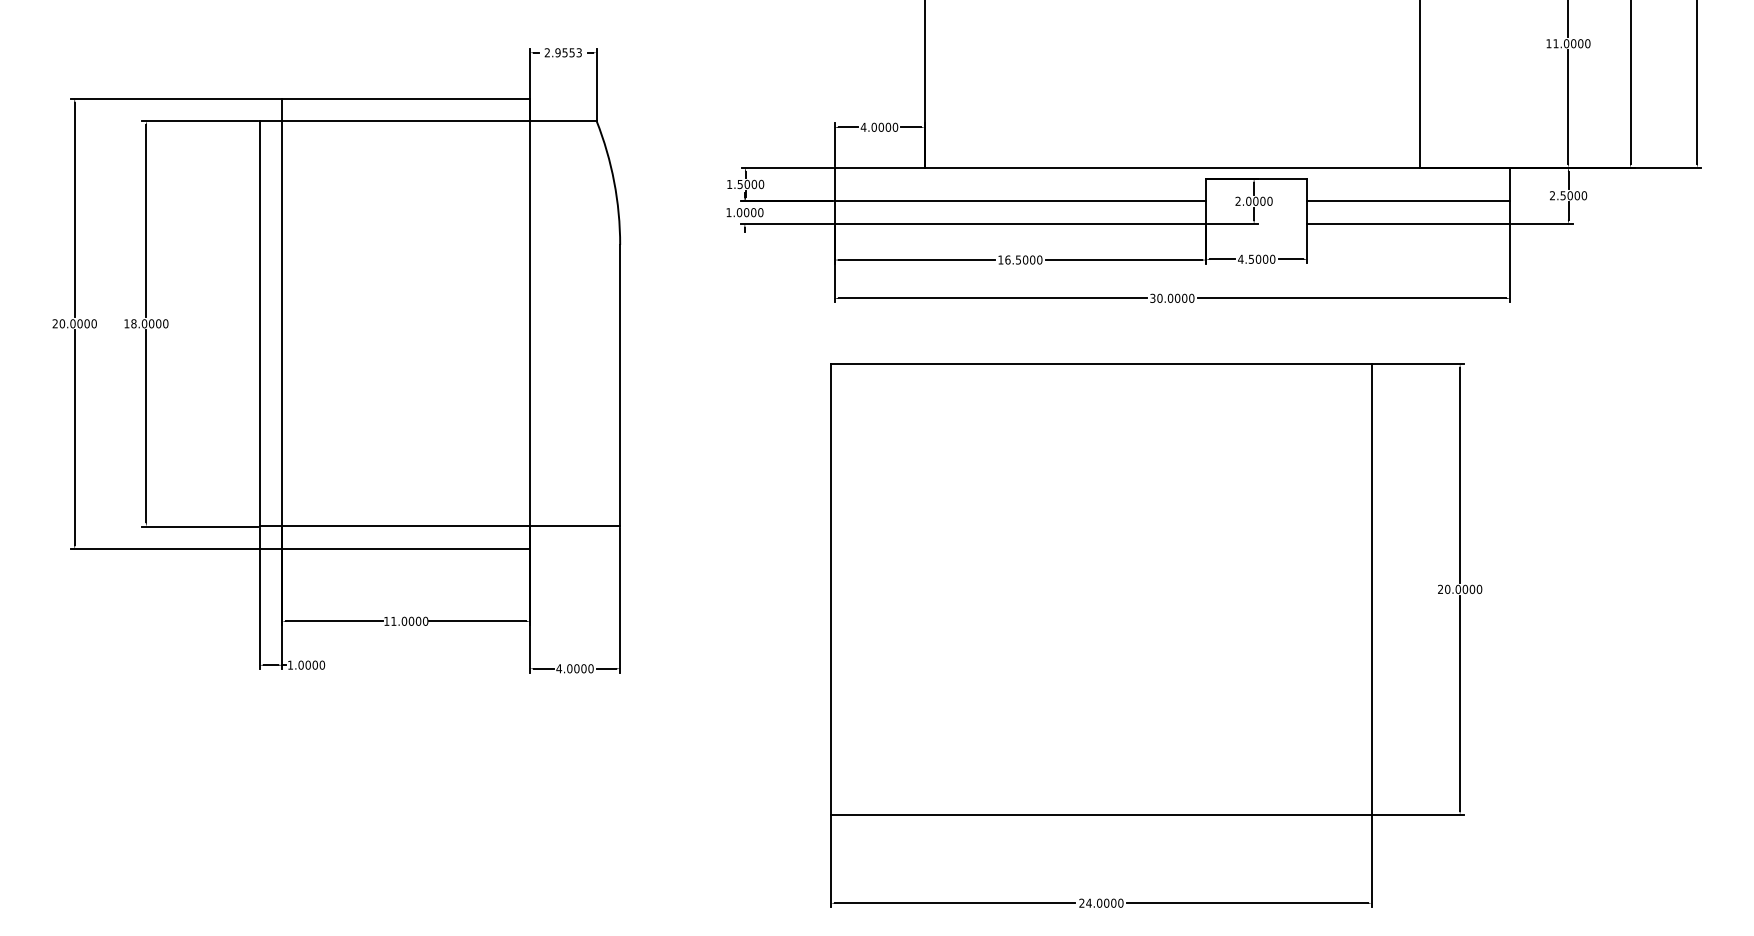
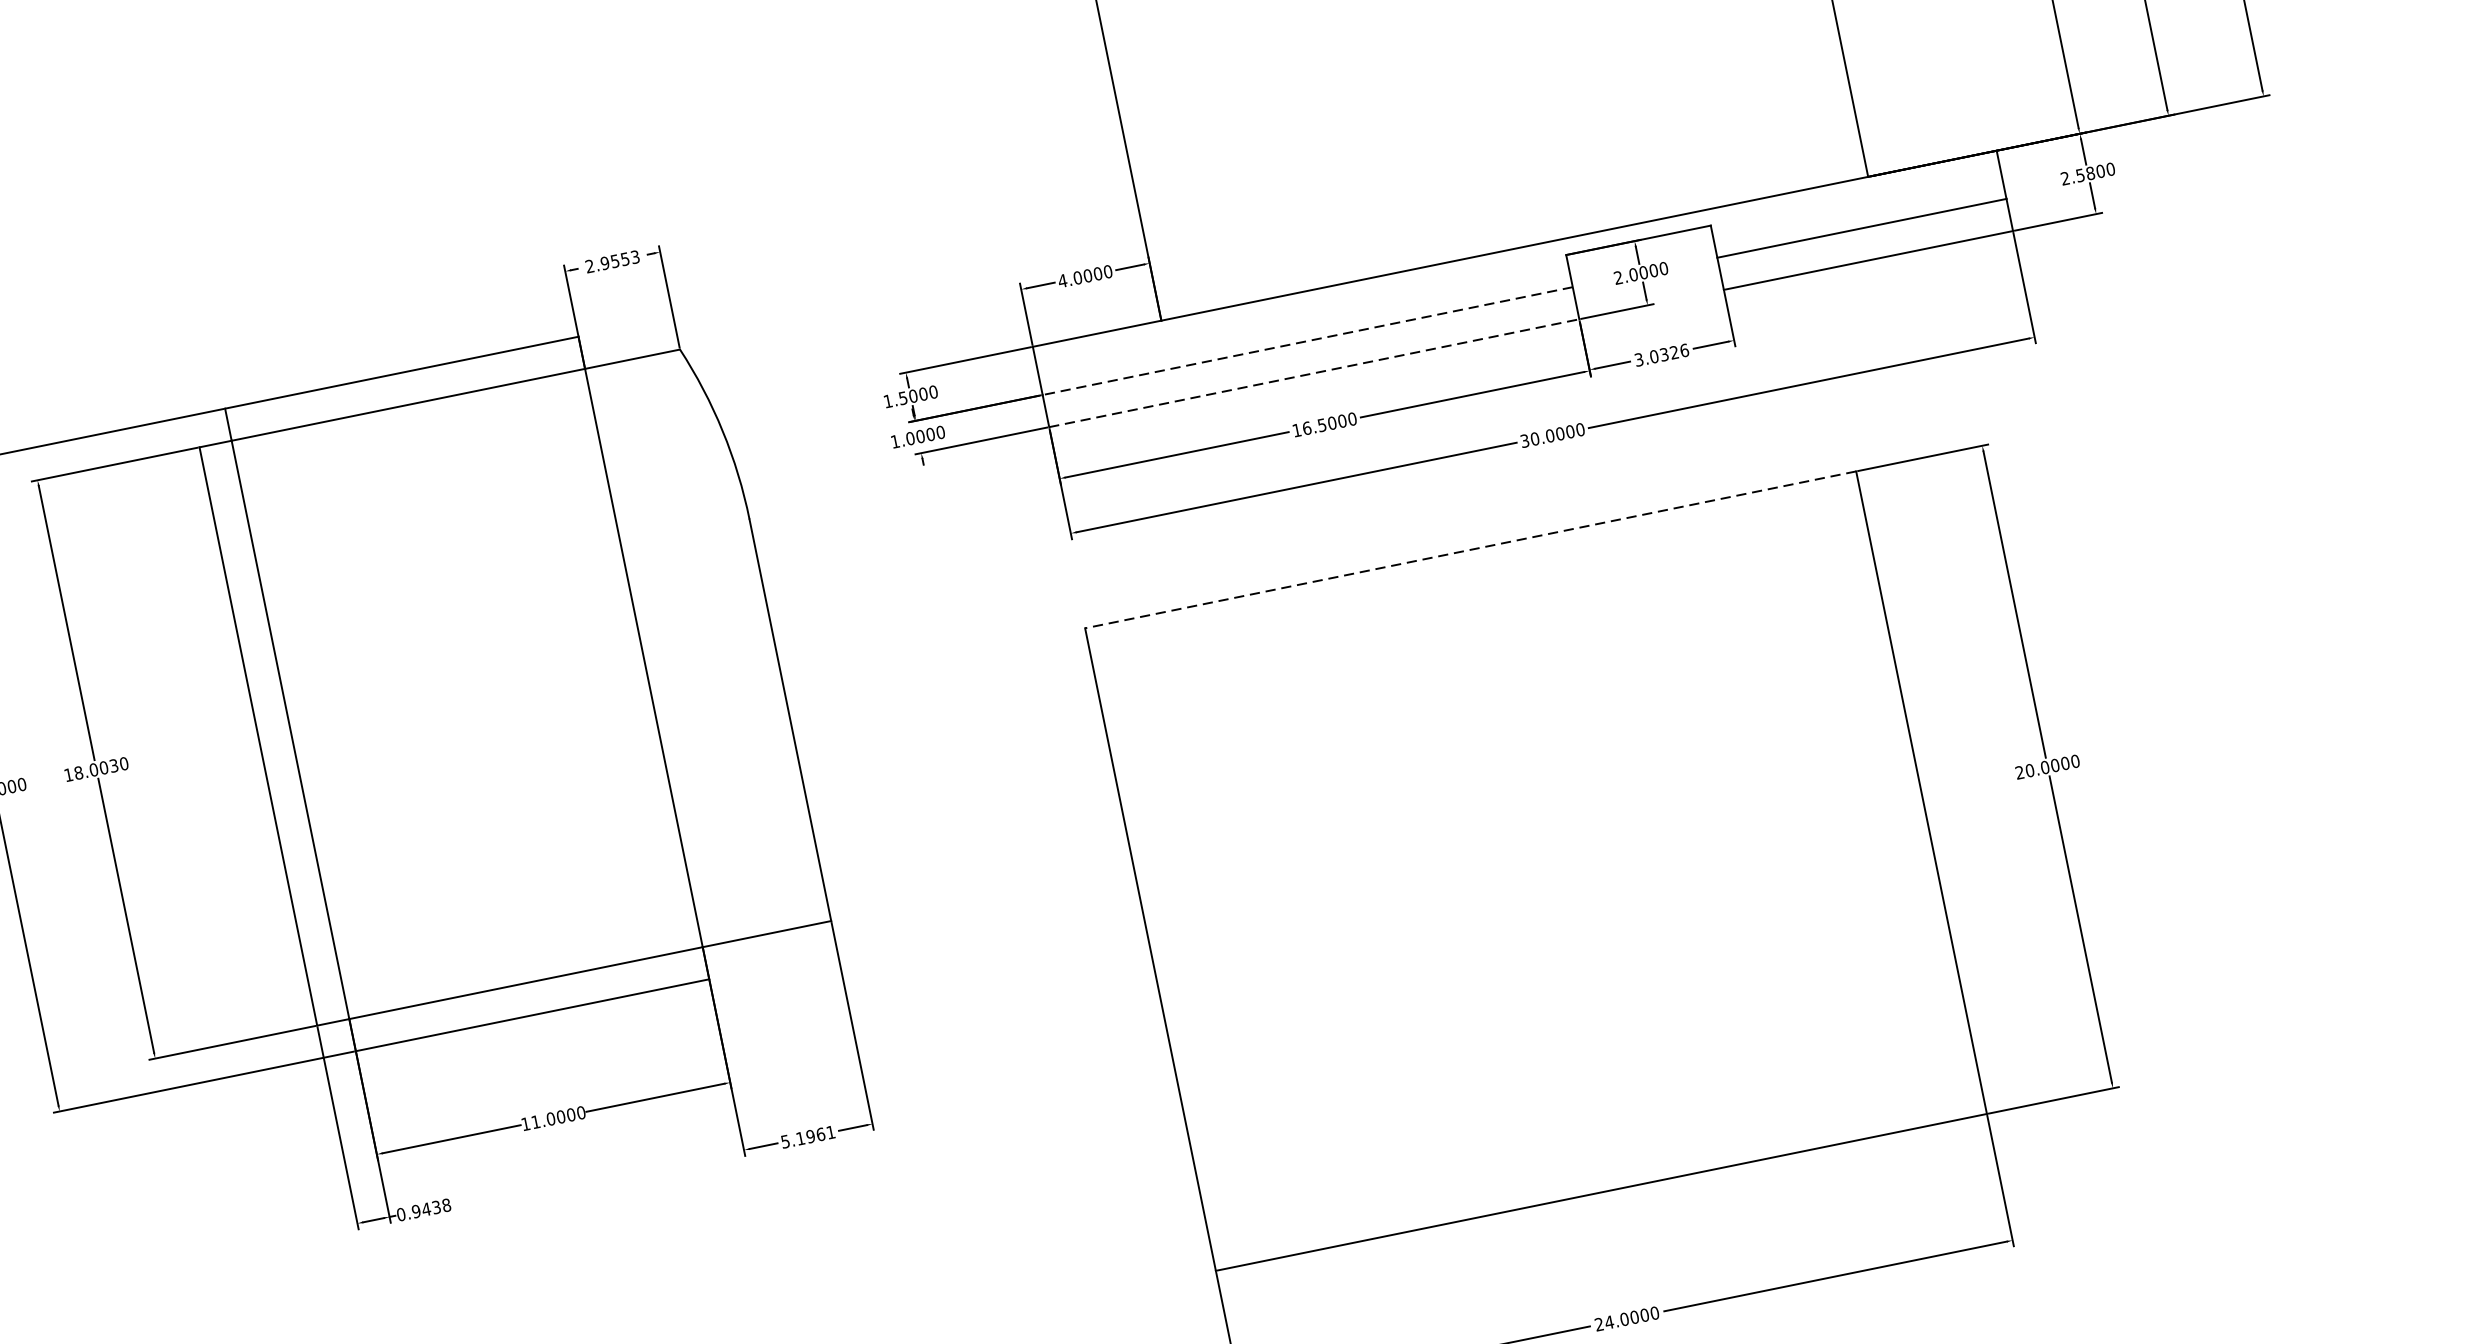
text: (1569, 195) -> (2089, 173), 2.5000 -> 2.5800
line: (1020, 201) -> (1308, 341), solid -> dashed
line: (1020, 223) -> (1314, 372), solid -> dashed
text: (1256, 258) -> (1661, 354), 4.5000 -> 3.0326
text: (158, 323) -> (113, 765), 18.0000 -> 18.0030
line: (1100, 364) -> (1469, 550), solid -> dashed
text: (306, 664) -> (423, 1208), 1.0000 -> 0.9438
text: (574, 668) -> (807, 1136), 4.0000 -> 5.1961

